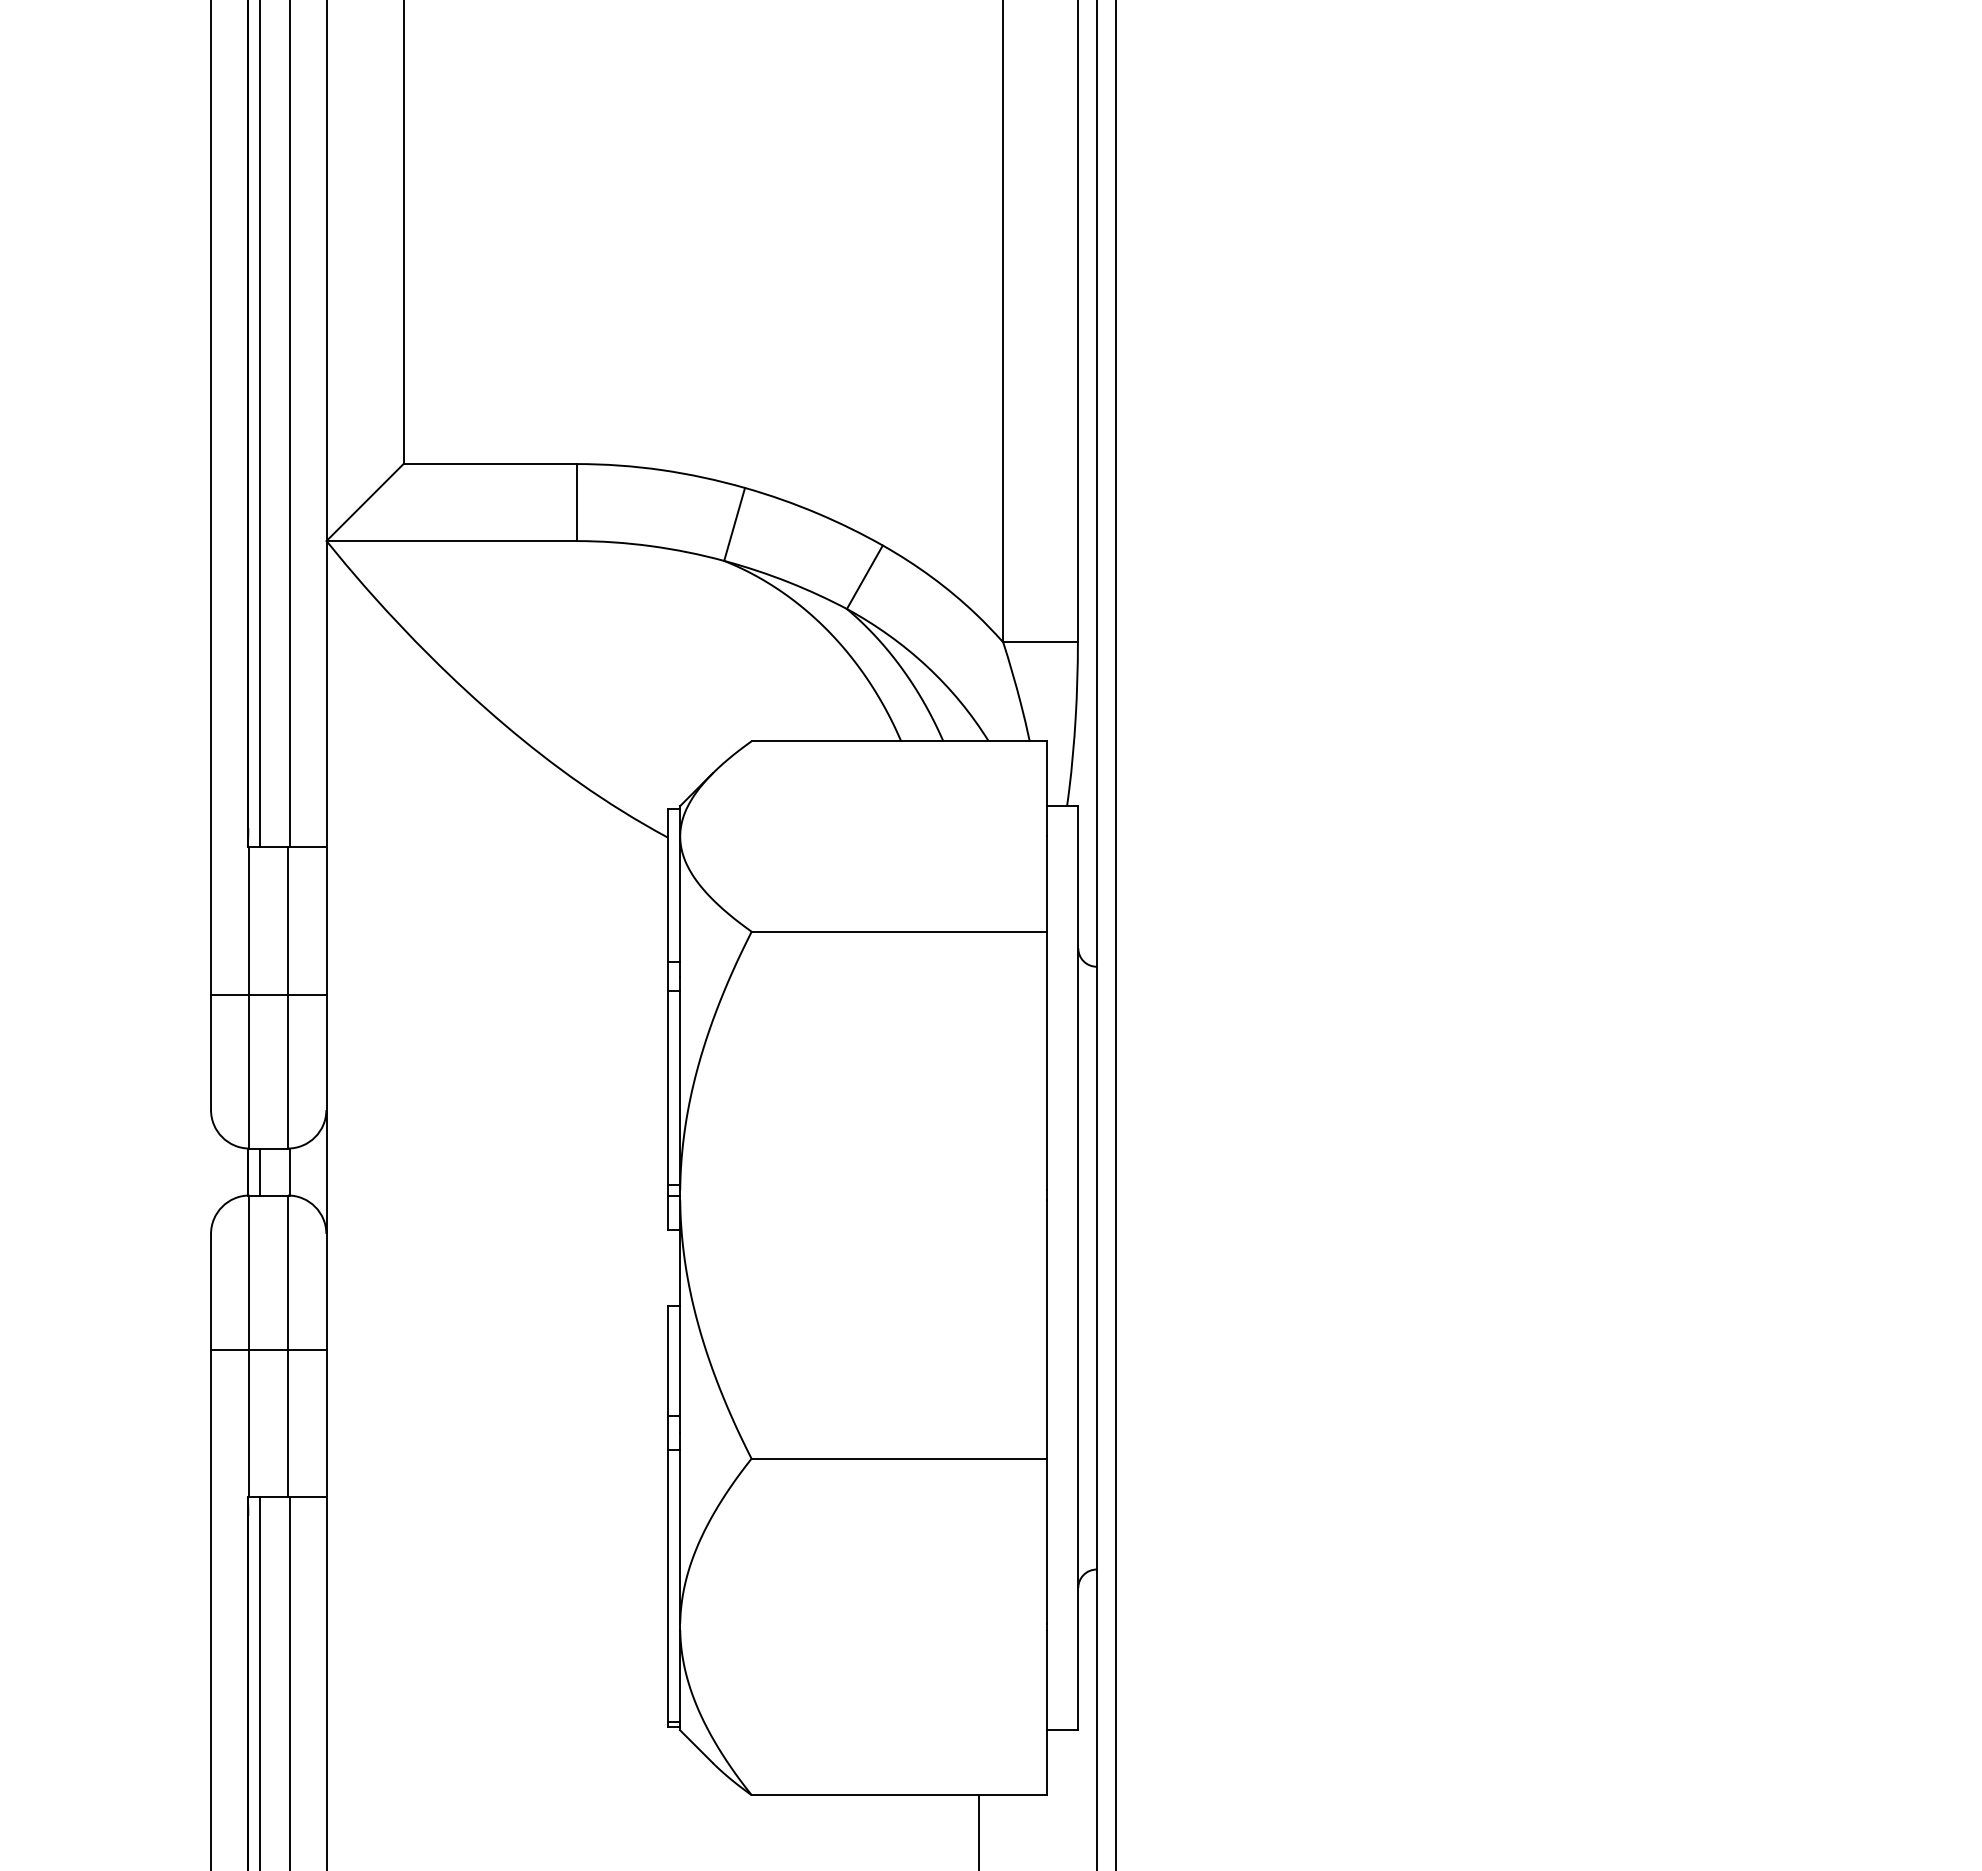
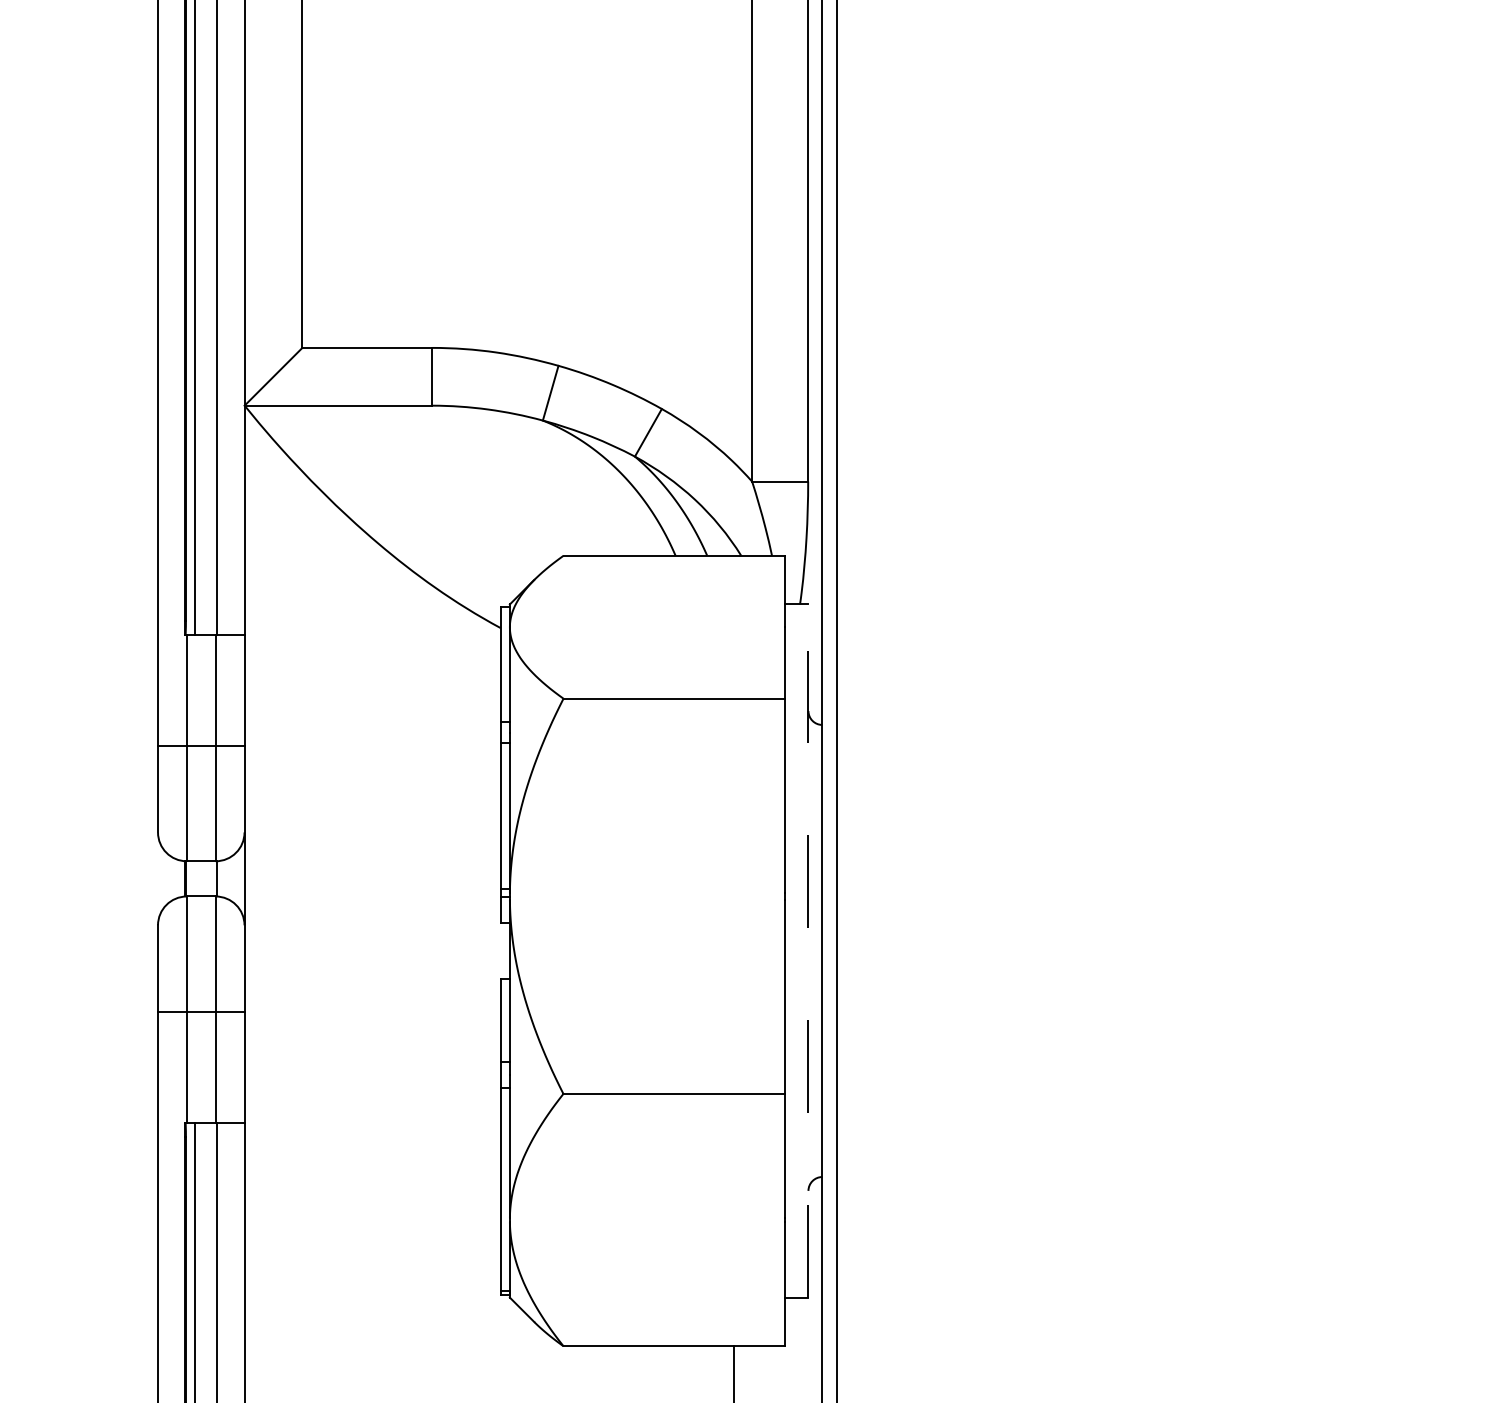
line: (259, 1171) -> (194, 878), removed
line: (1078, 1267) -> (808, 950), solid -> dashed

